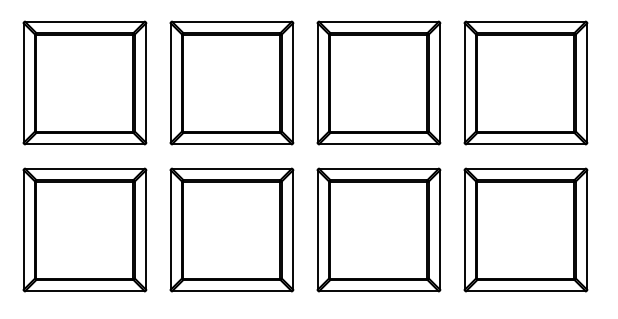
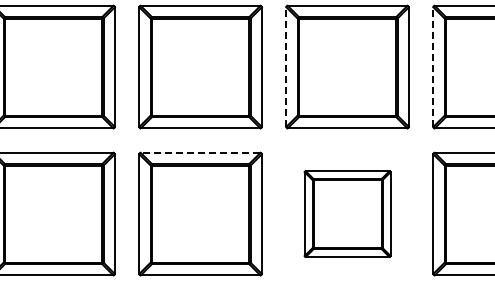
line: (317, 83) -> (286, 67), solid -> dashed
line: (464, 83) -> (433, 67), solid -> dashed
line: (231, 168) -> (200, 152), solid -> dashed
part: (378, 229) -> (347, 213), size x0.7

